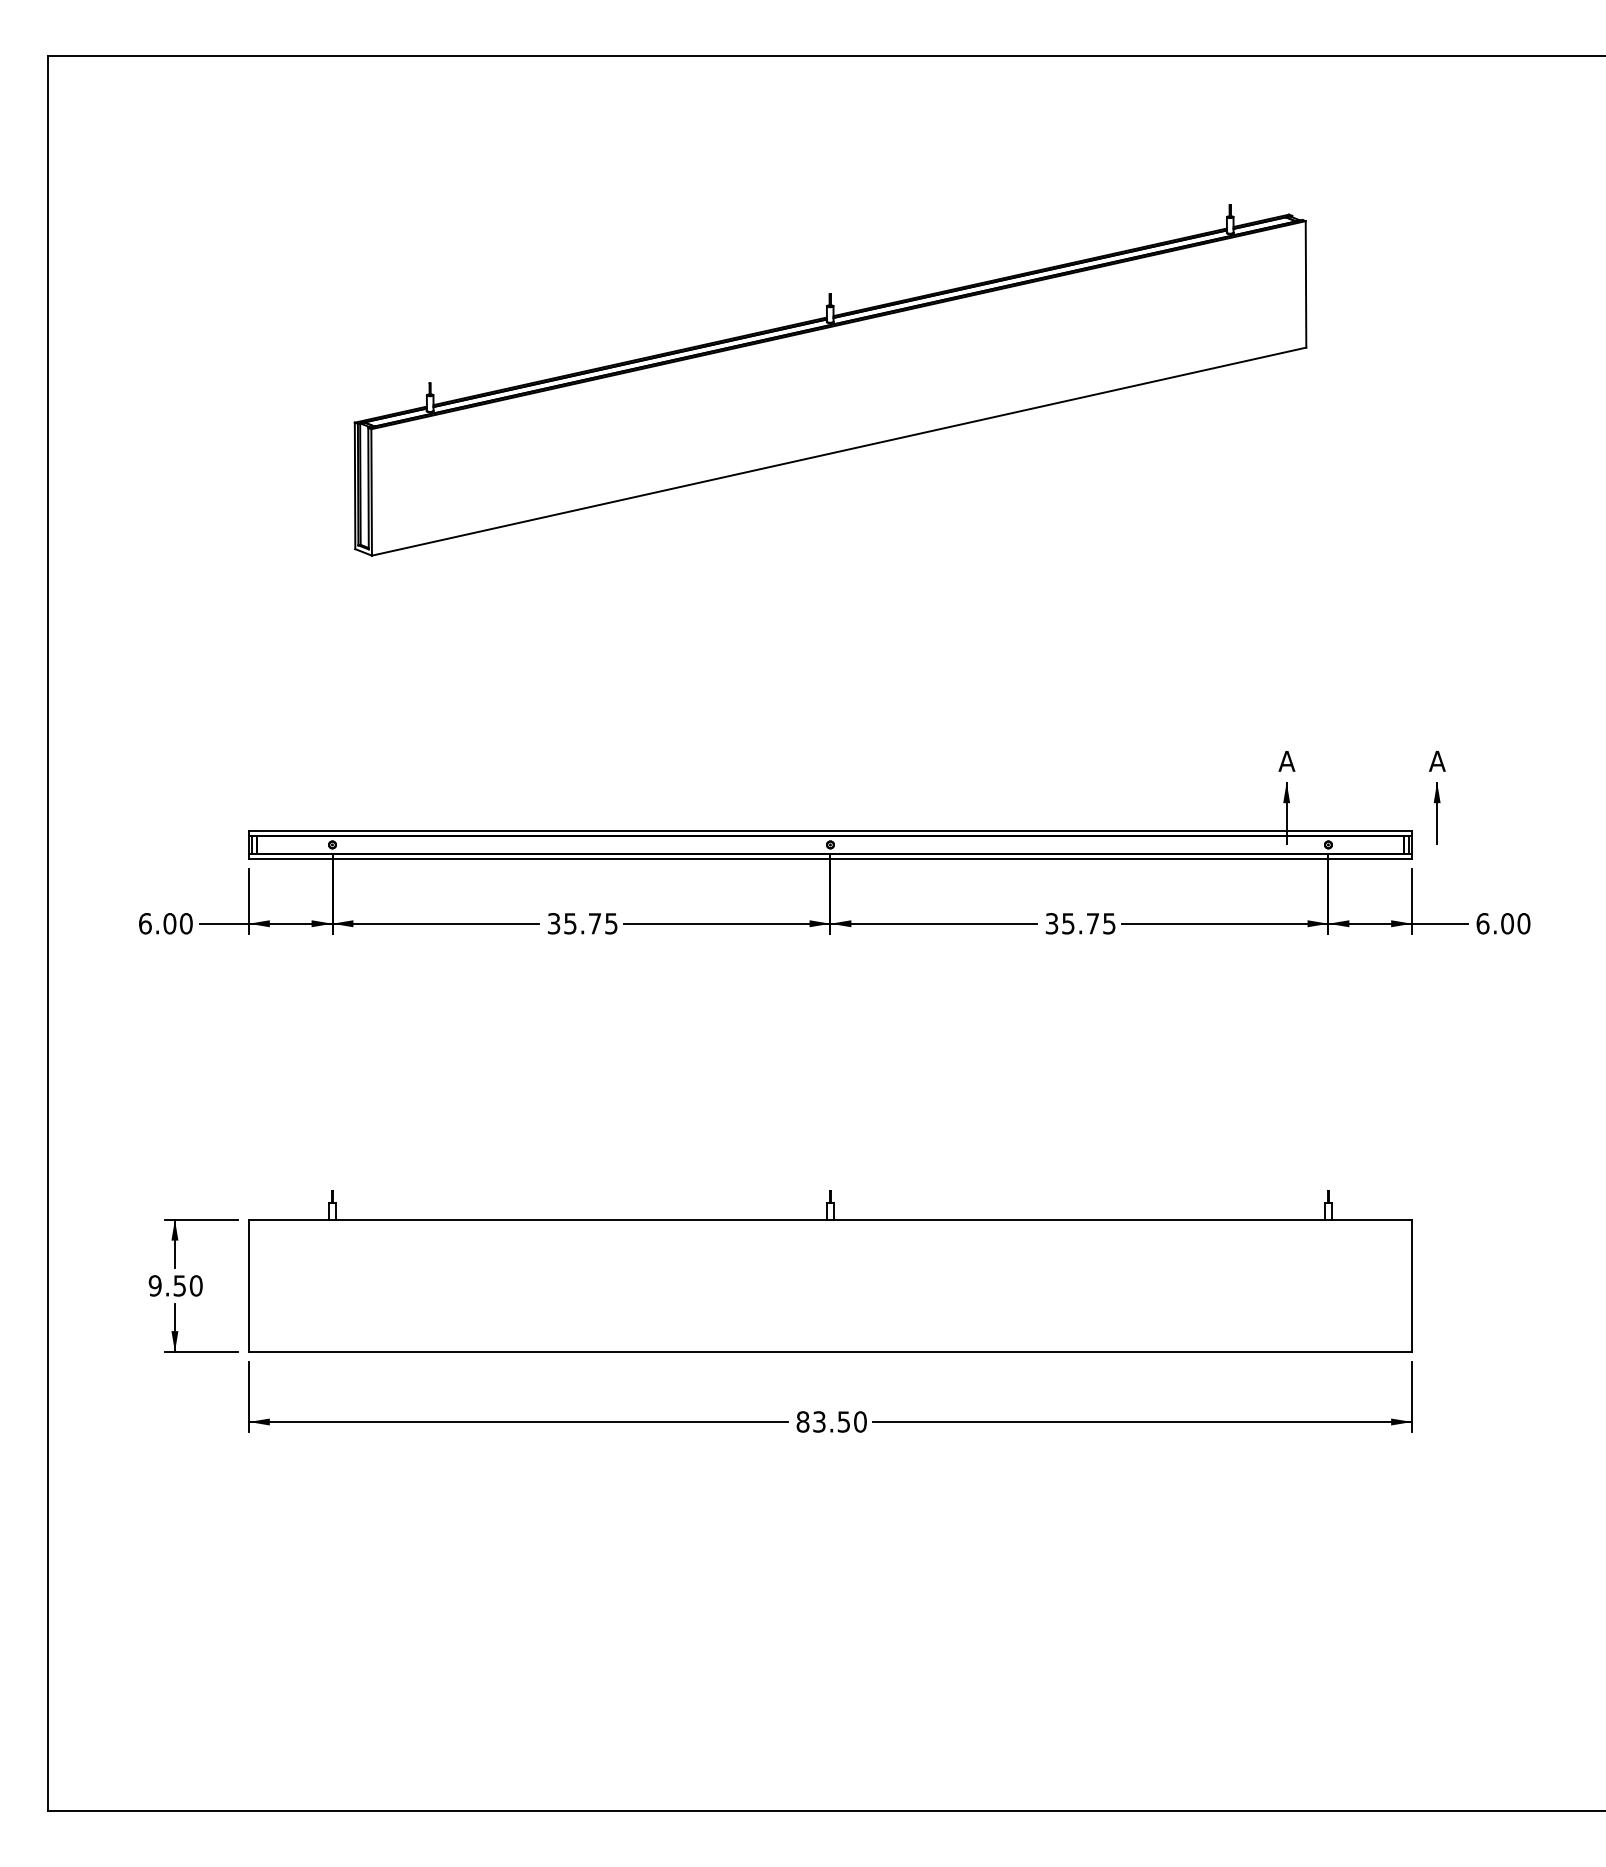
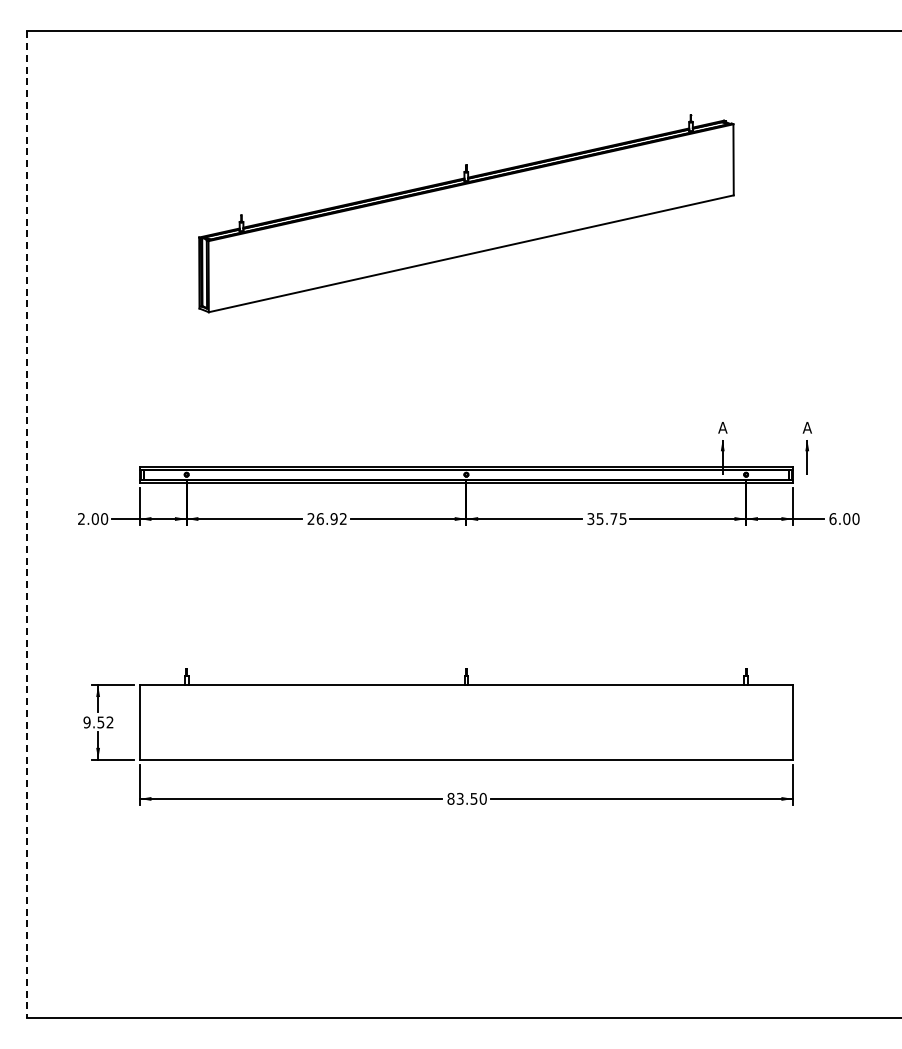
text: (145, 922) -> (81, 518), 6.00 -> 2.00
text: (581, 924) -> (326, 519), 35.75 -> 26.92
line: (47, 933) -> (26, 524), solid -> dashed
text: (195, 1285) -> (109, 722), 9.50 -> 9.52

